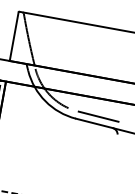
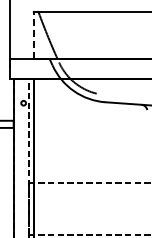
line: (14, 36) -> (33, 35), solid -> dashed
line: (98, 116) -> (126, 96), removed

